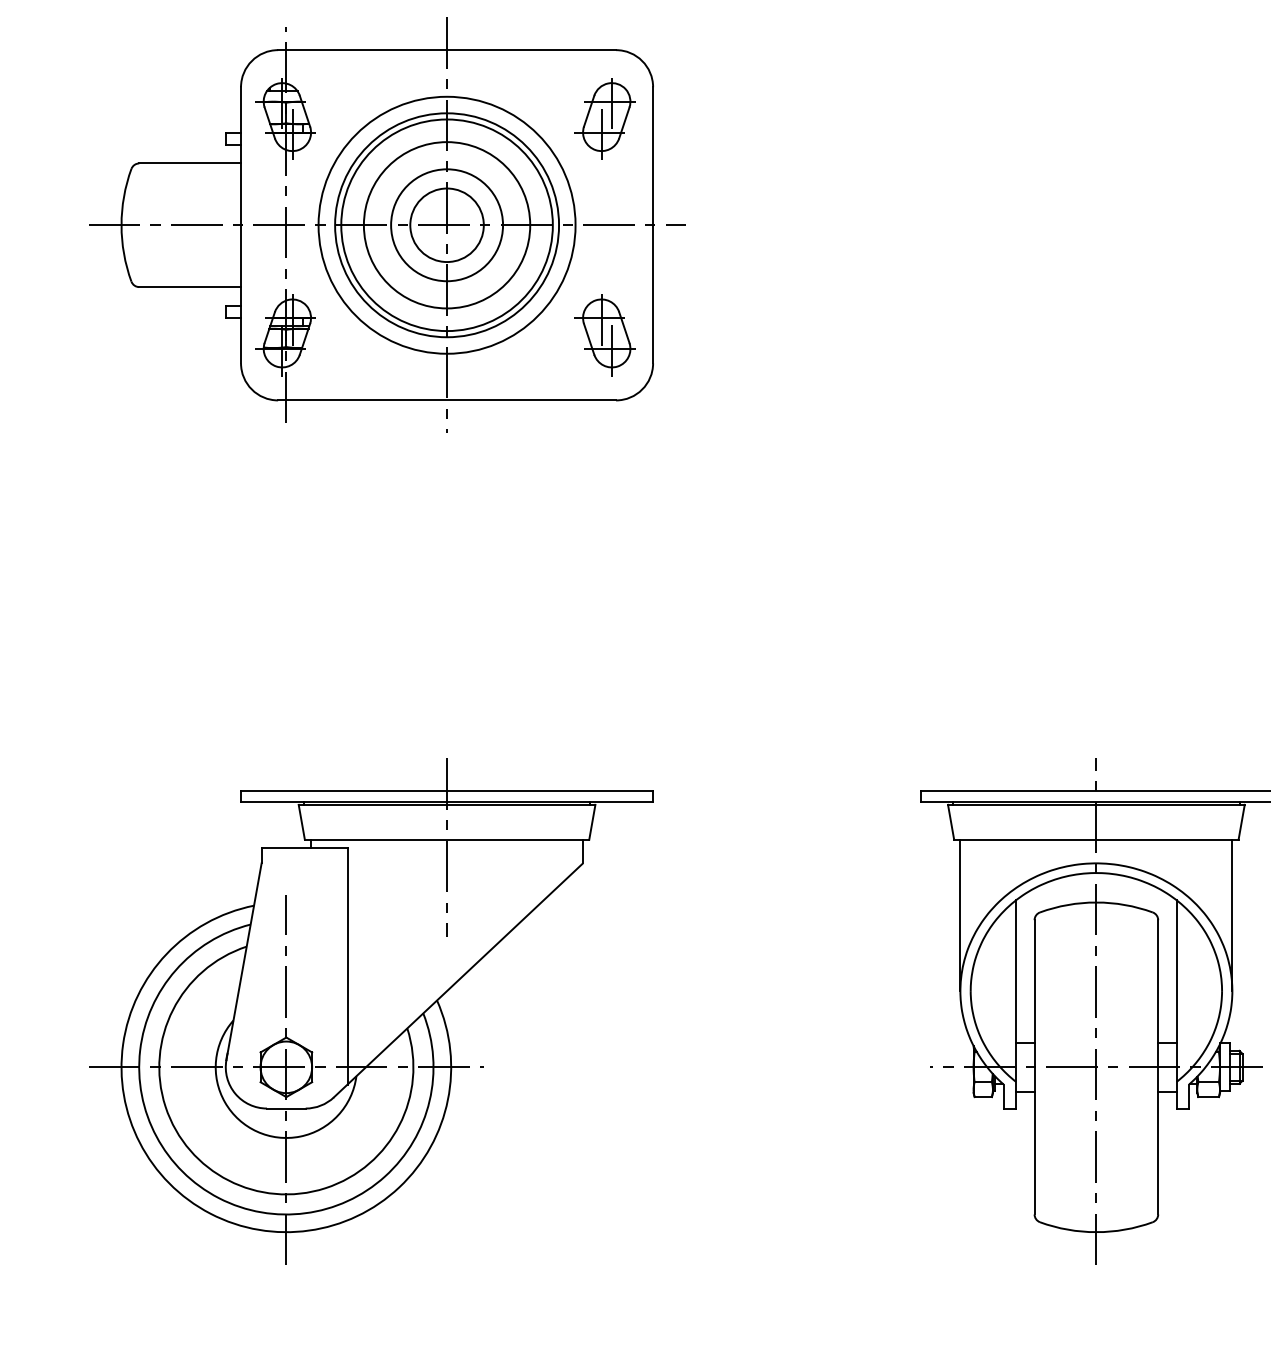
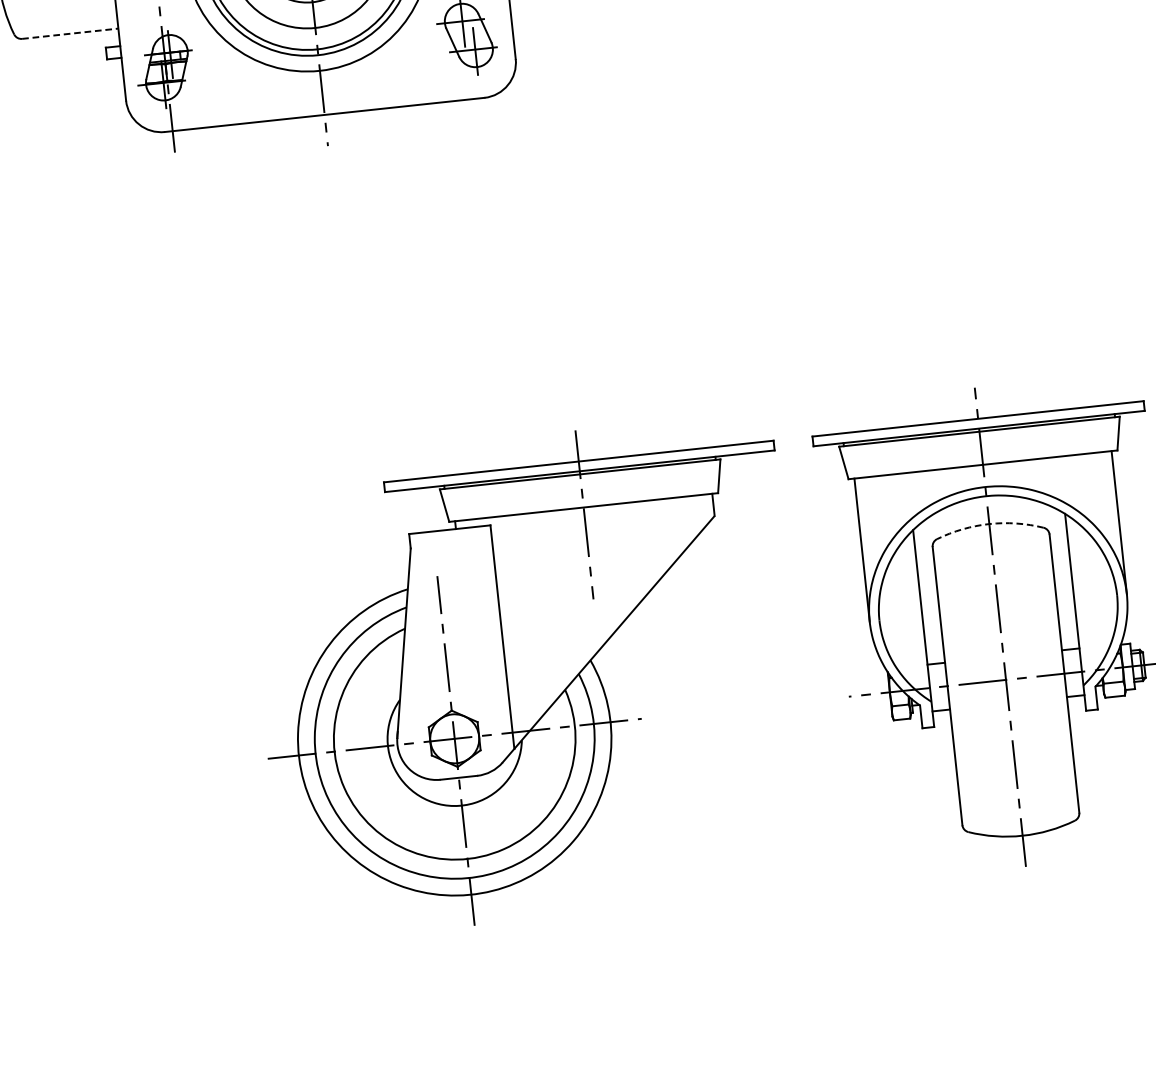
line: (190, 287) -> (70, 34), solid -> dashed
arc: (1096, 902) -> (989, 524), solid -> dashed
part: (371, 1011) -> (529, 677), moved

